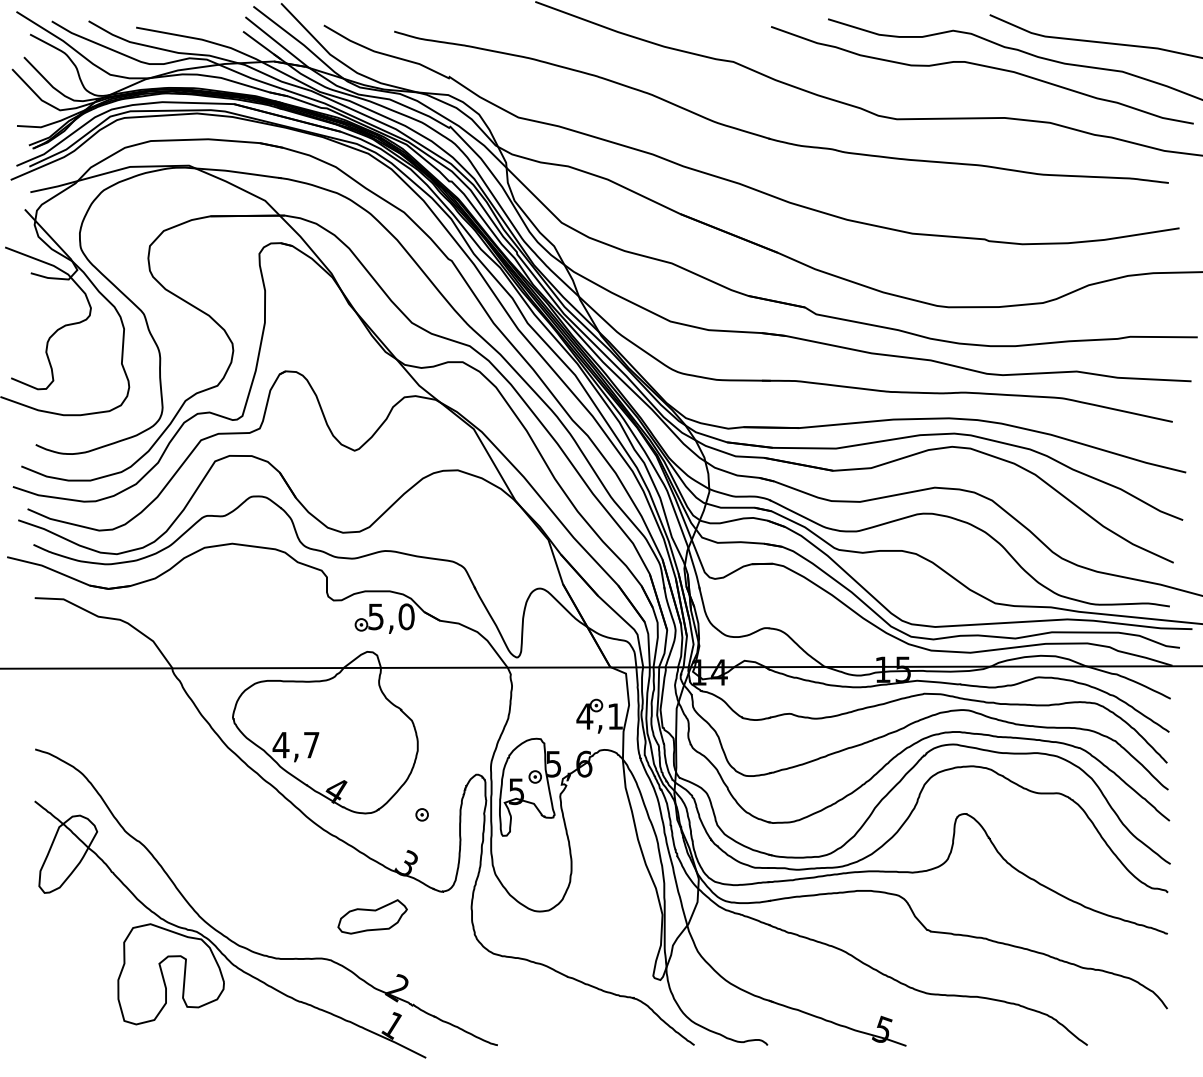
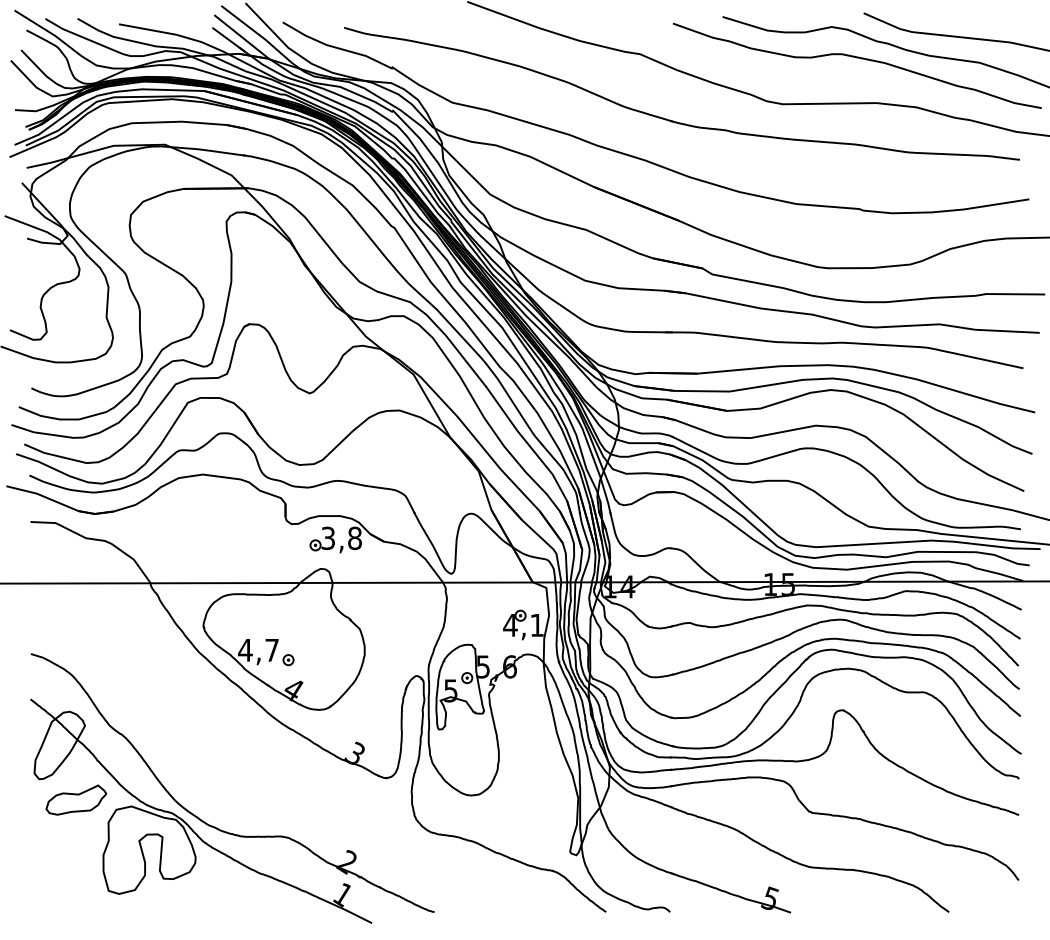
text: (391, 615) -> (341, 537), 5,0 -> 3,8
part: (422, 815) -> (288, 660), moved
part: (372, 916) -> (76, 799), moved

